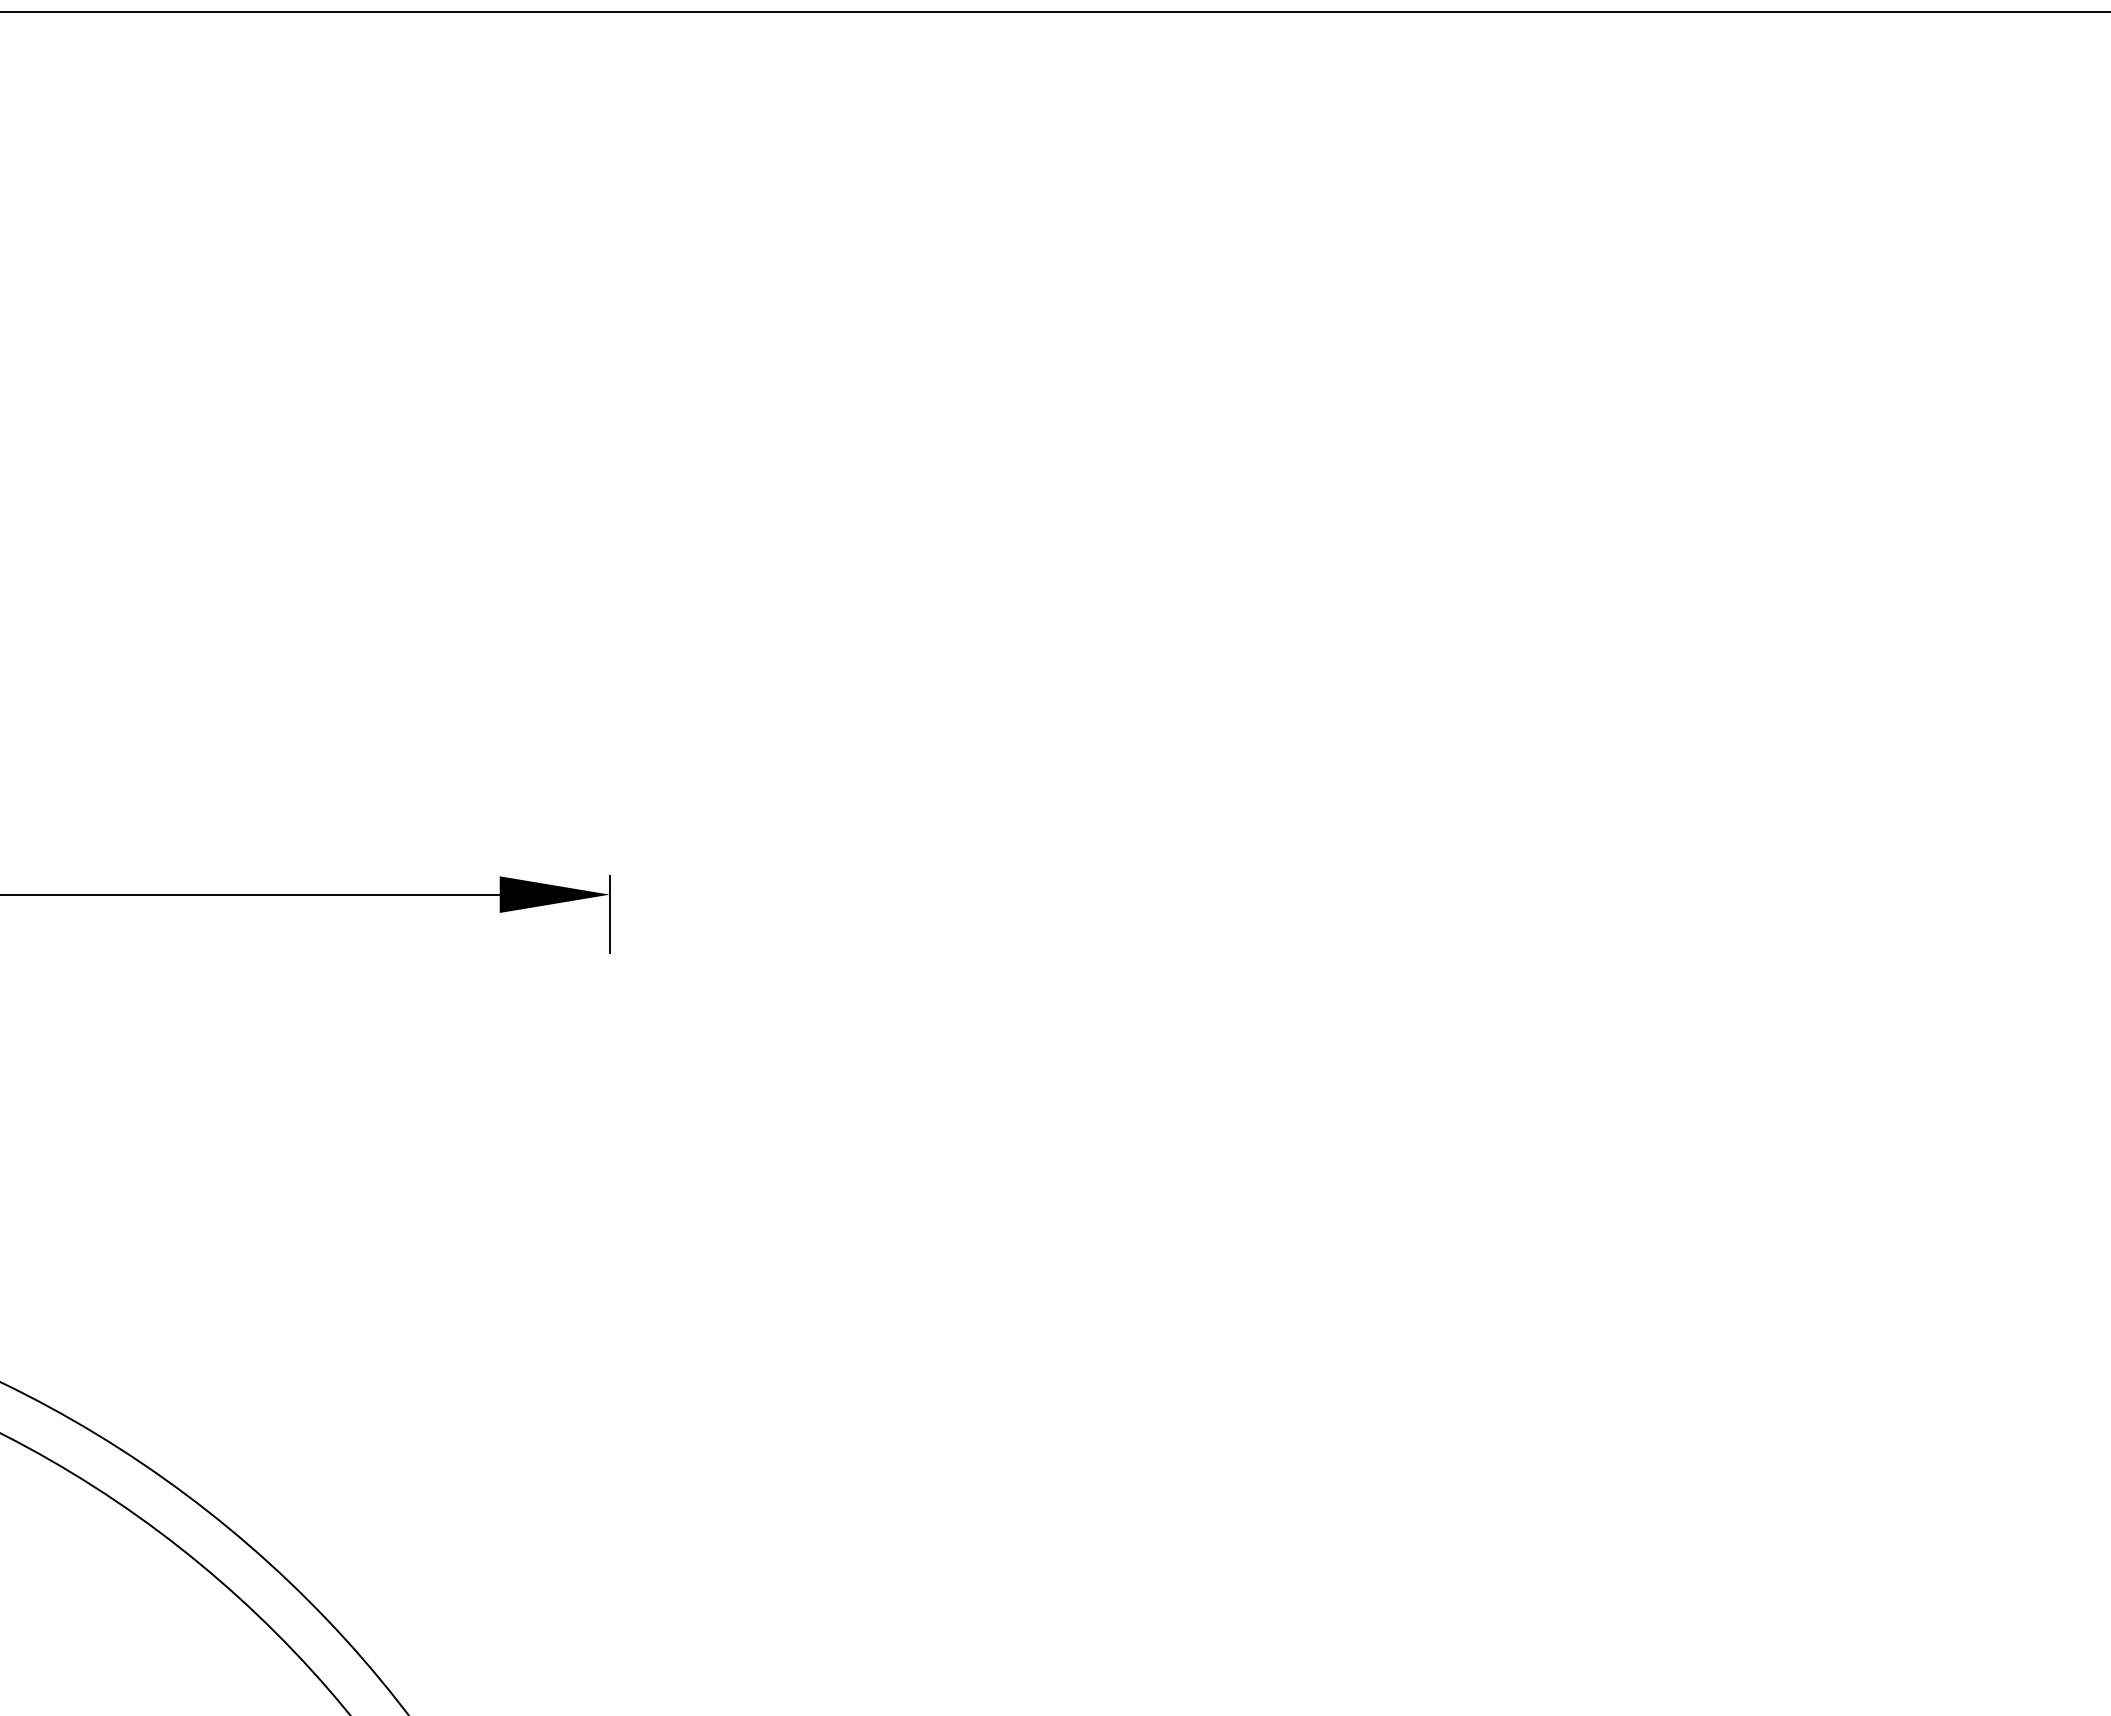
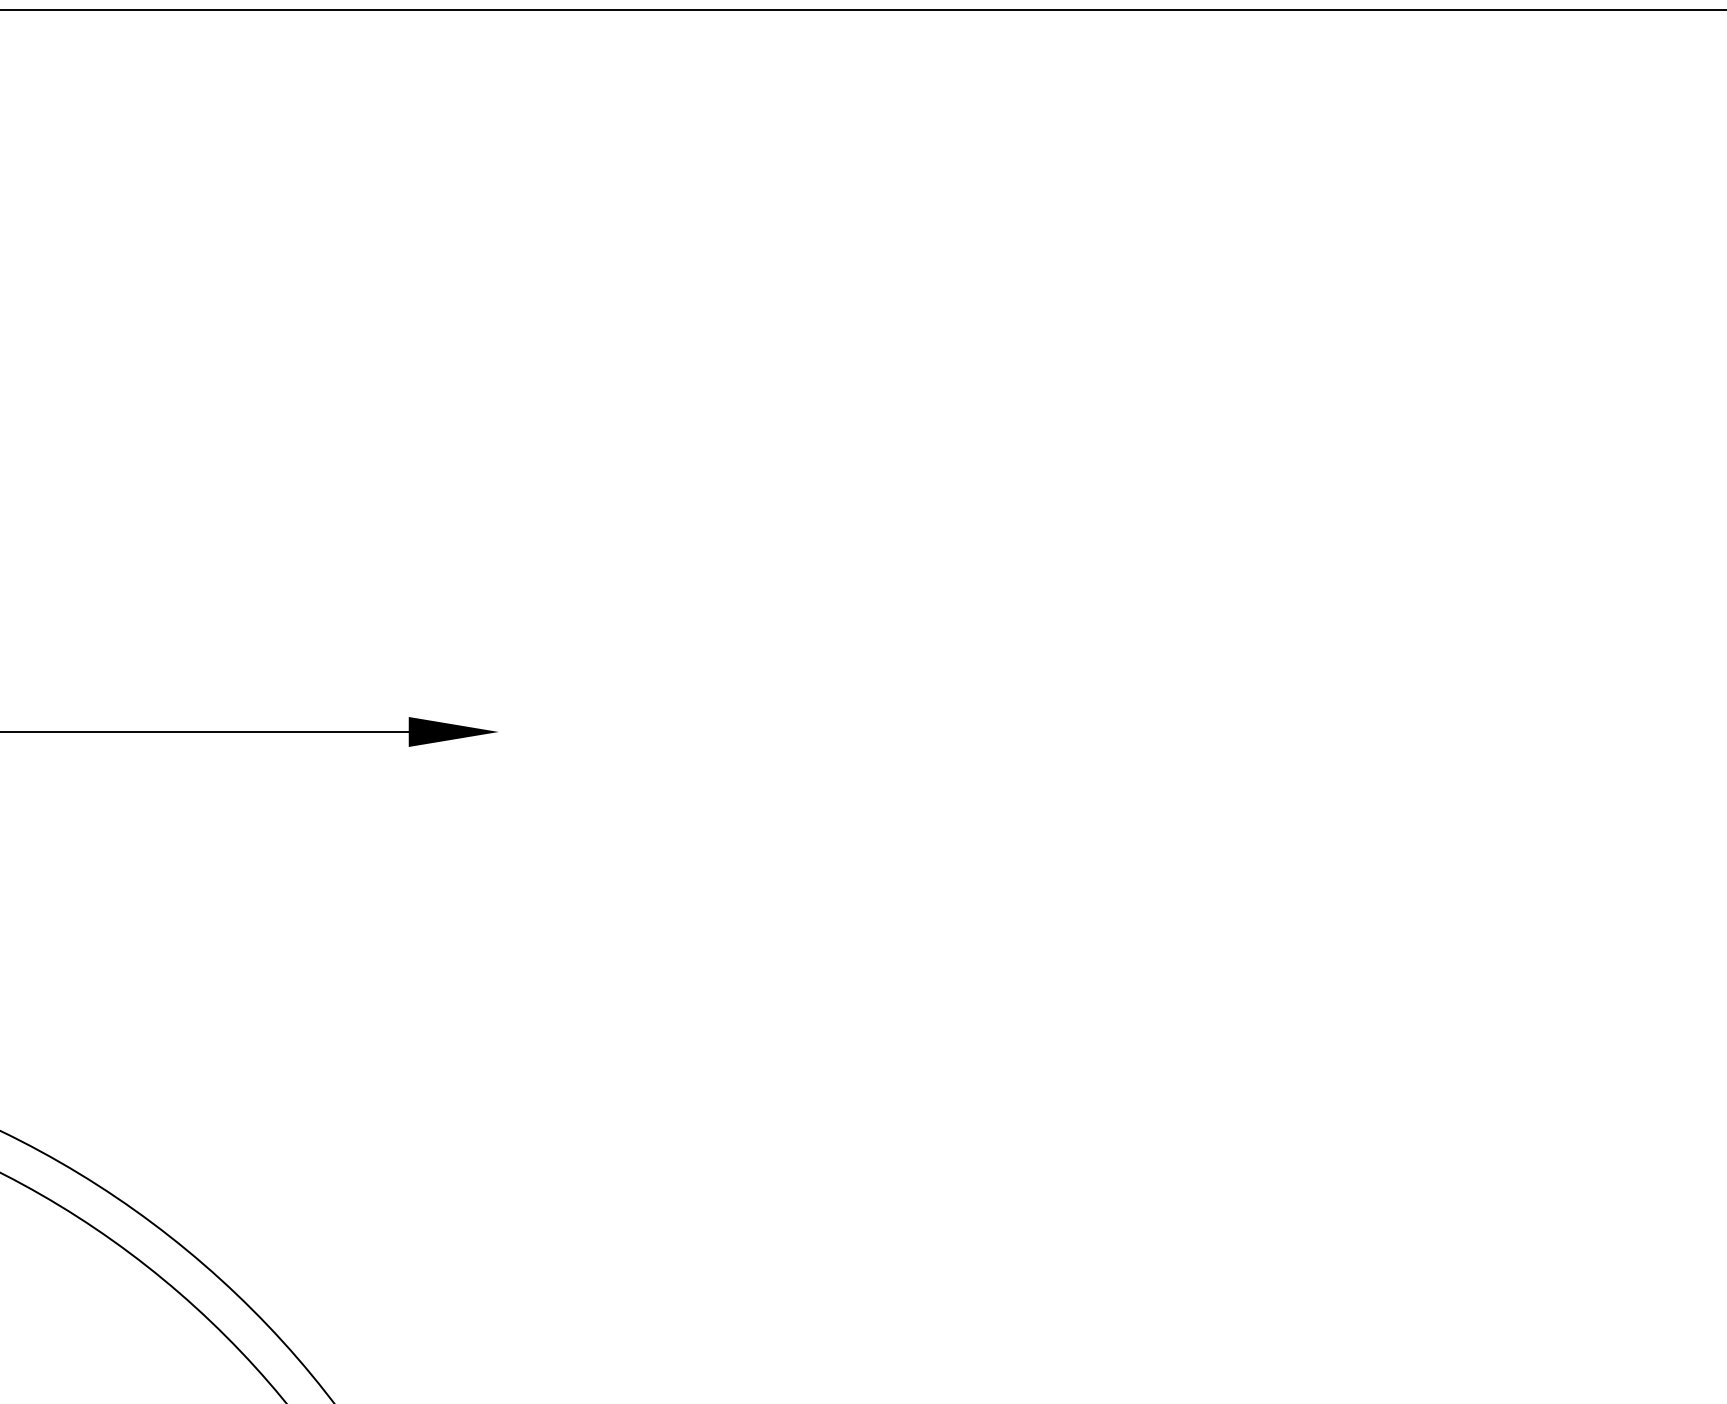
line: (609, 914) -> (498, 748), removed

